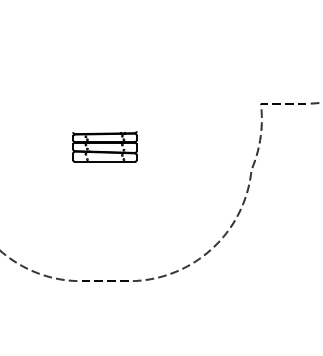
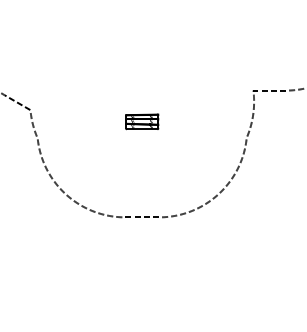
part: (105, 146) -> (142, 121), size x0.71

